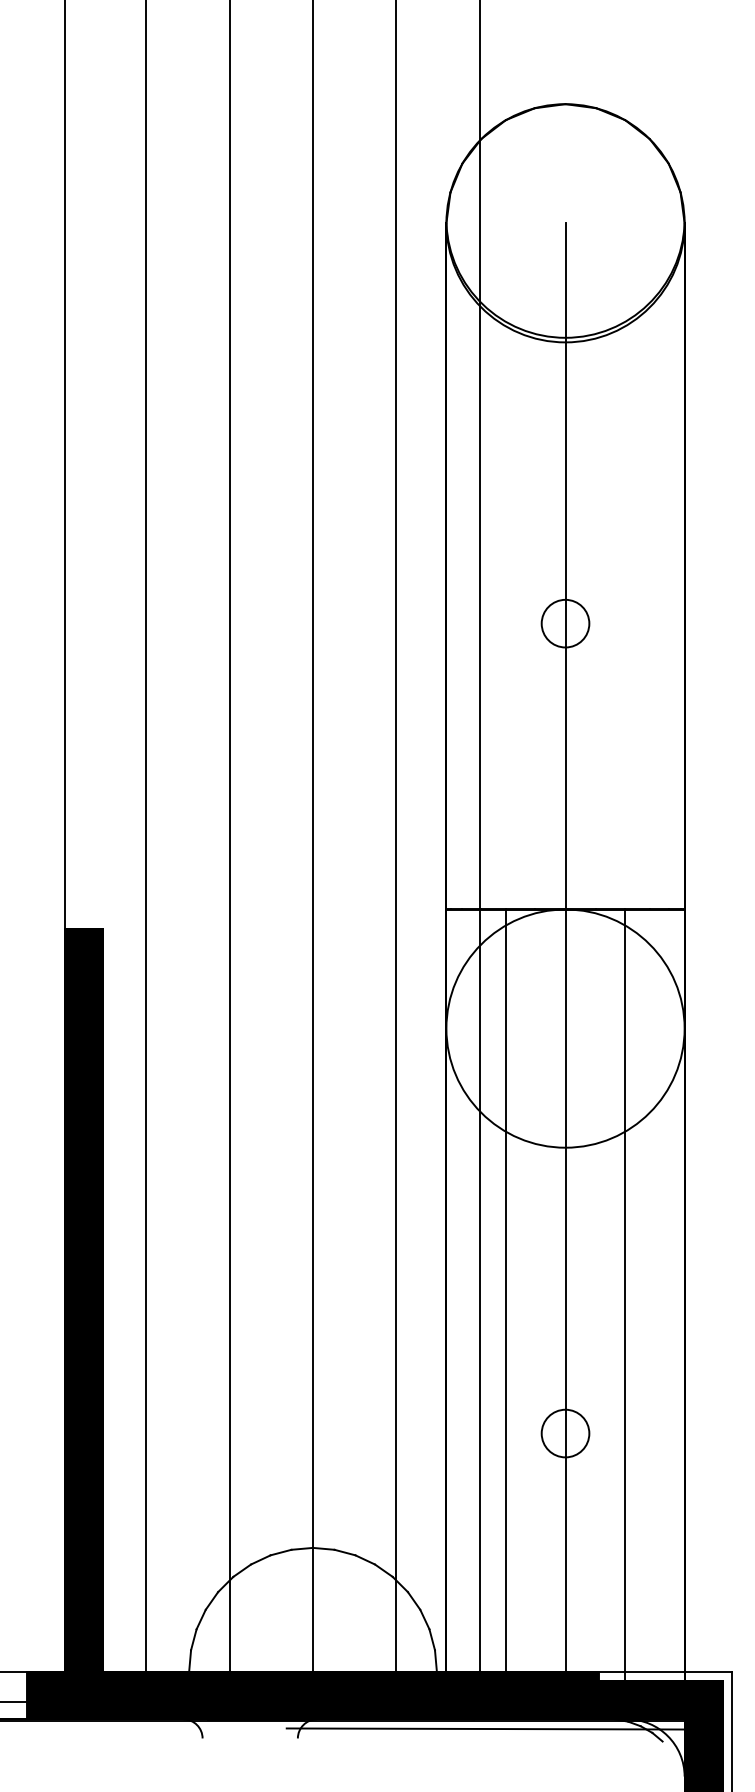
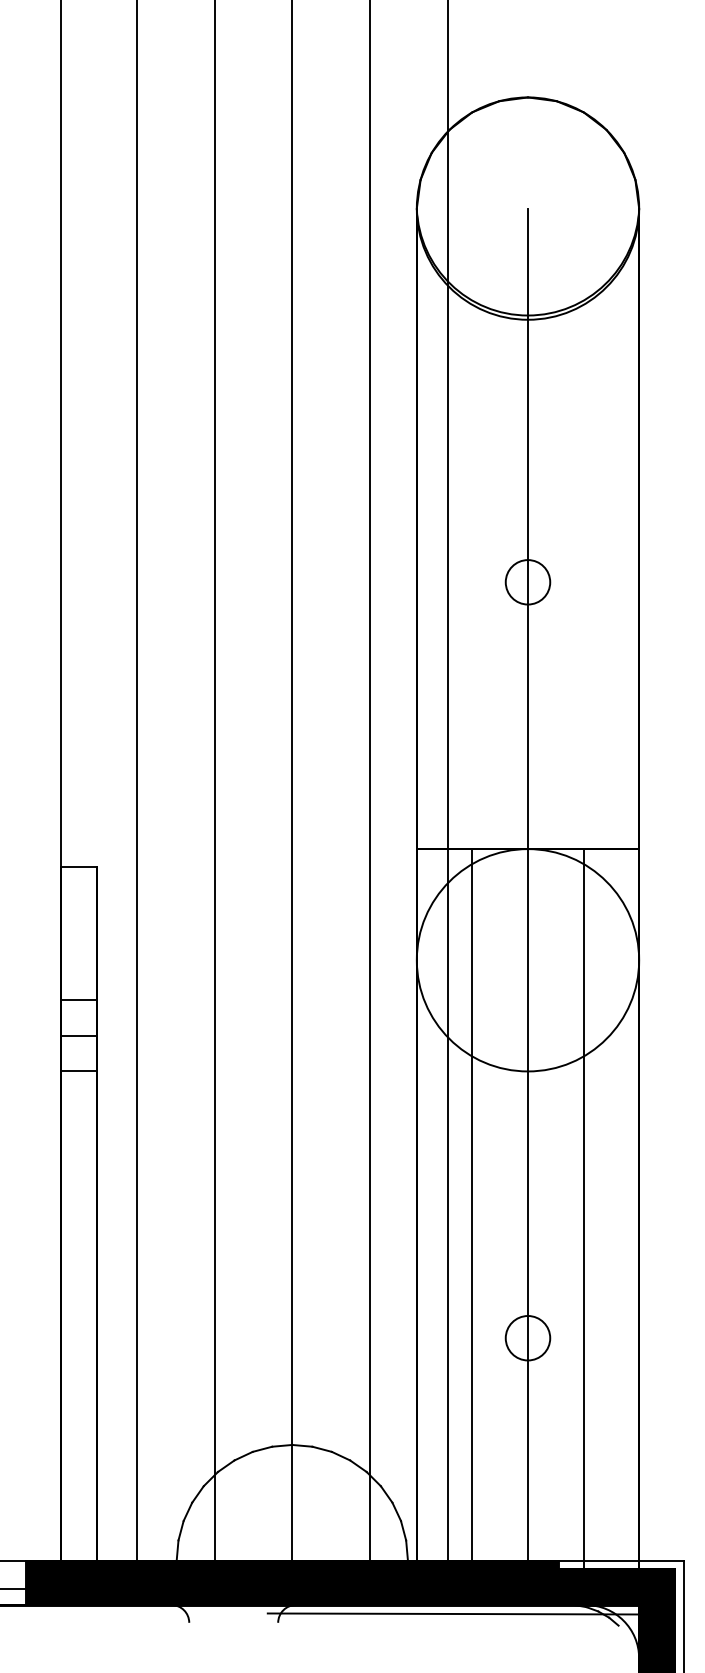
fill: (83, 1323) -> (78, 1235), removed

